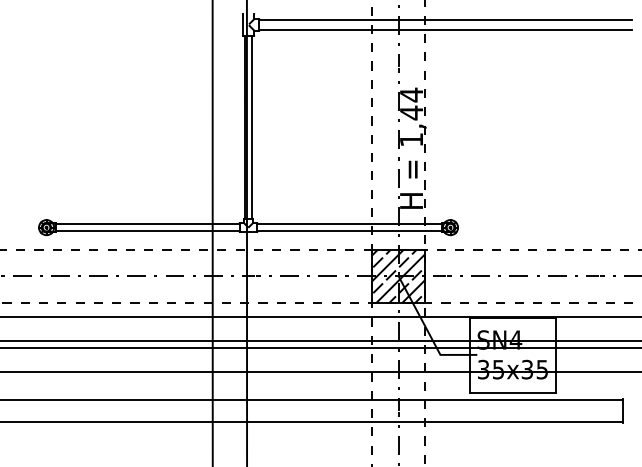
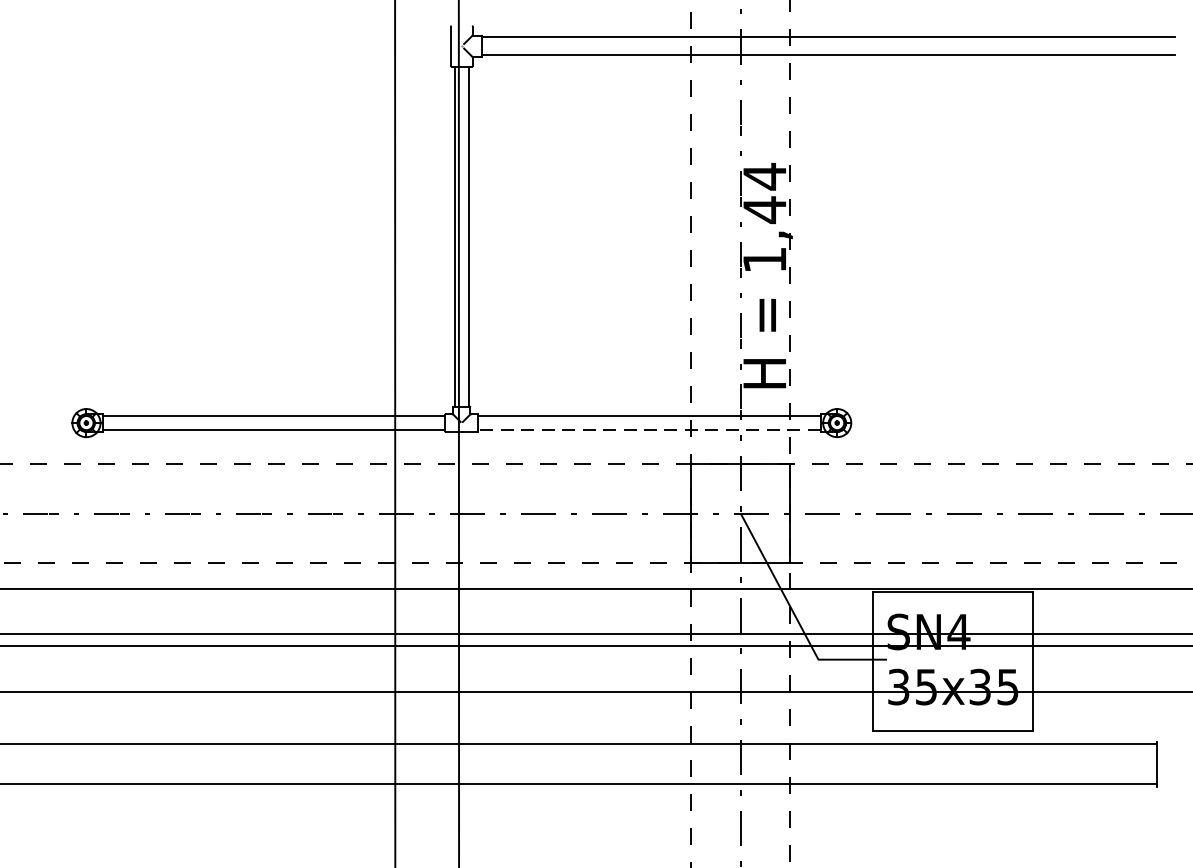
line: (348, 231) -> (647, 430), solid -> dashed
hatch: (398, 276) -> (740, 513), removed

